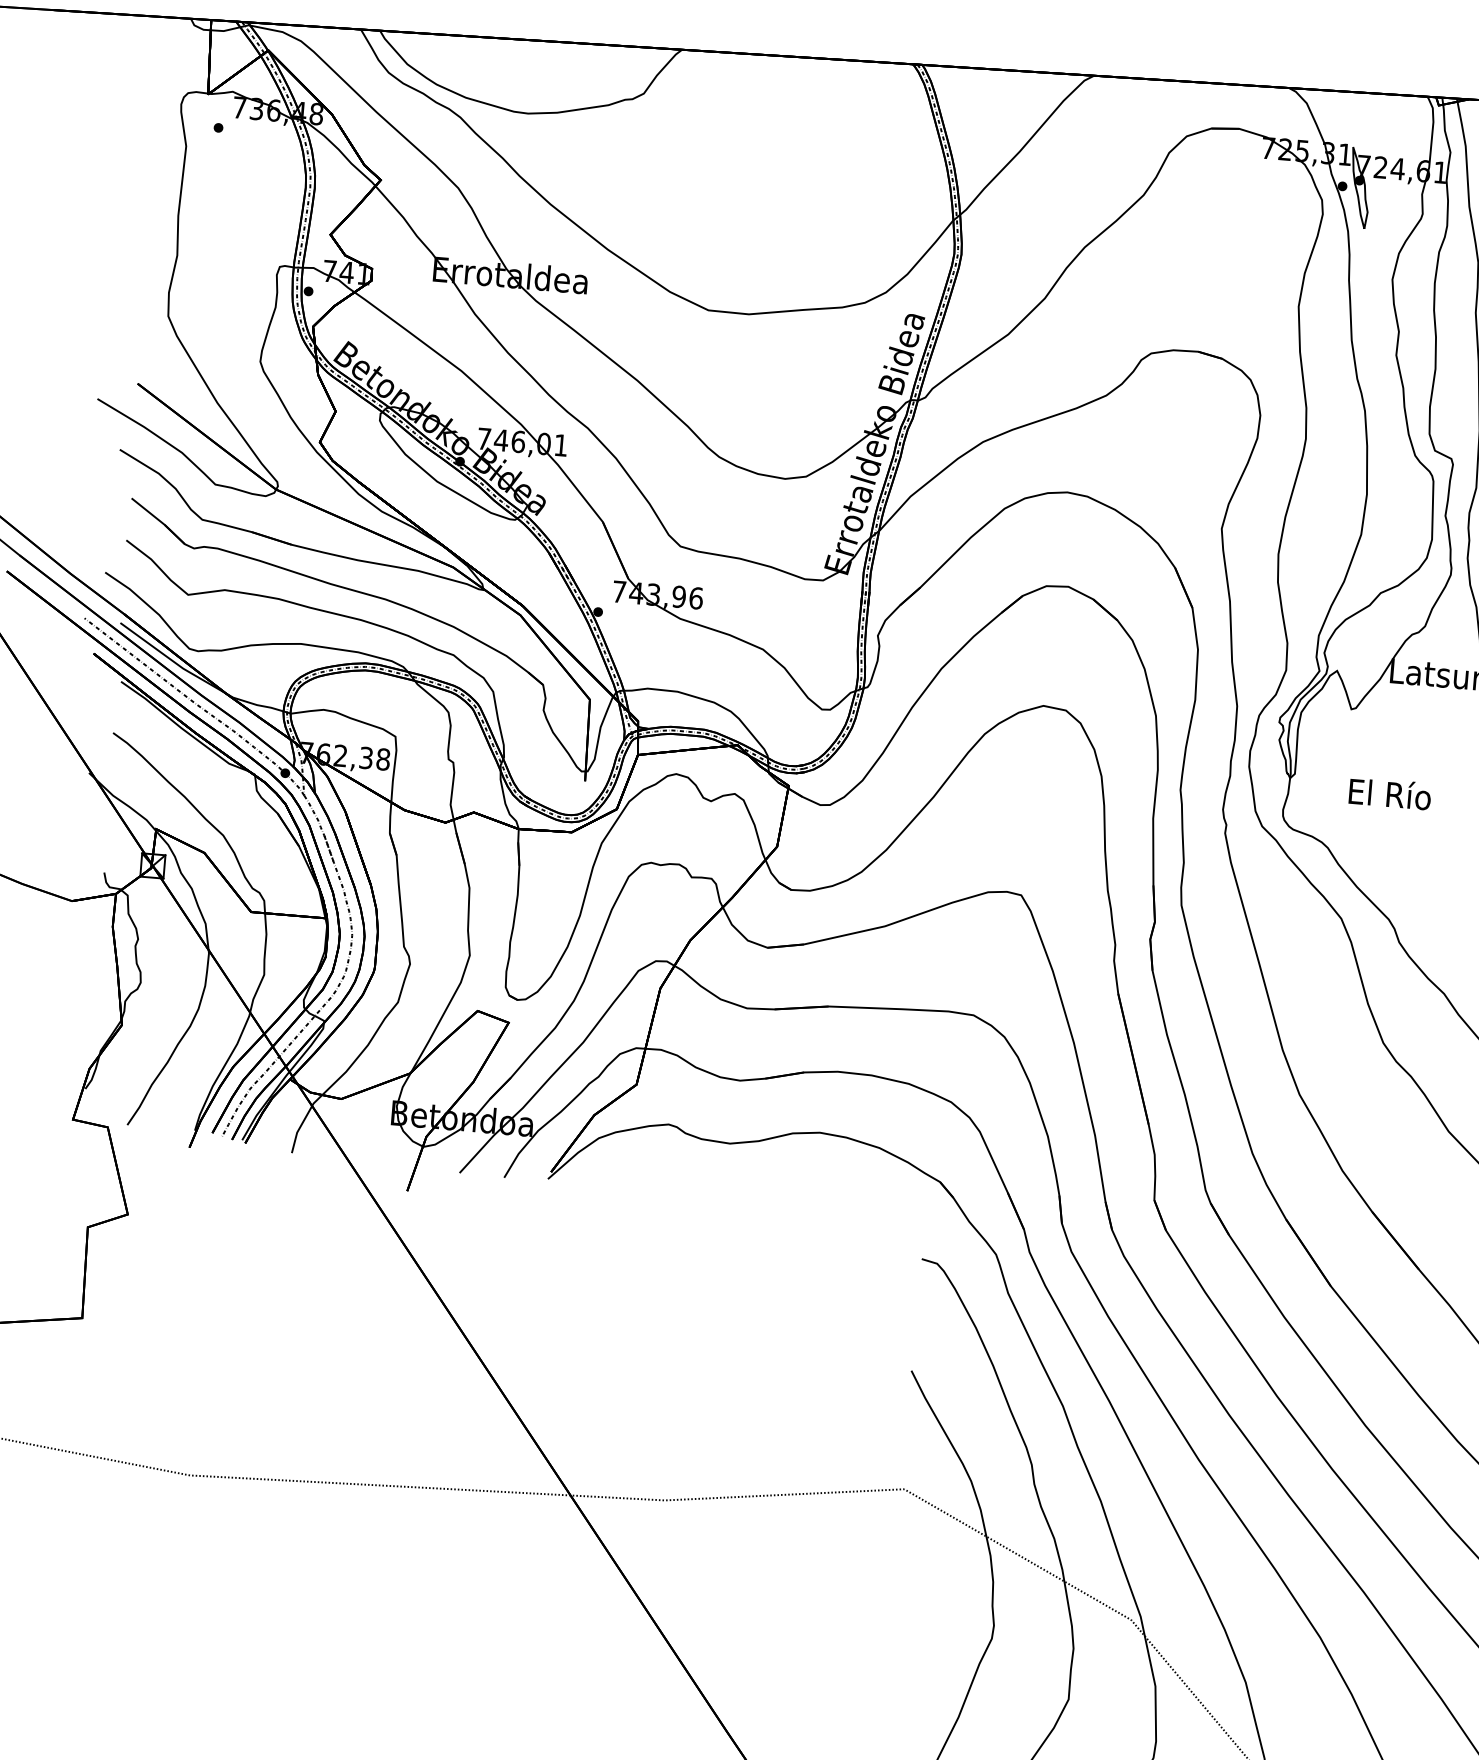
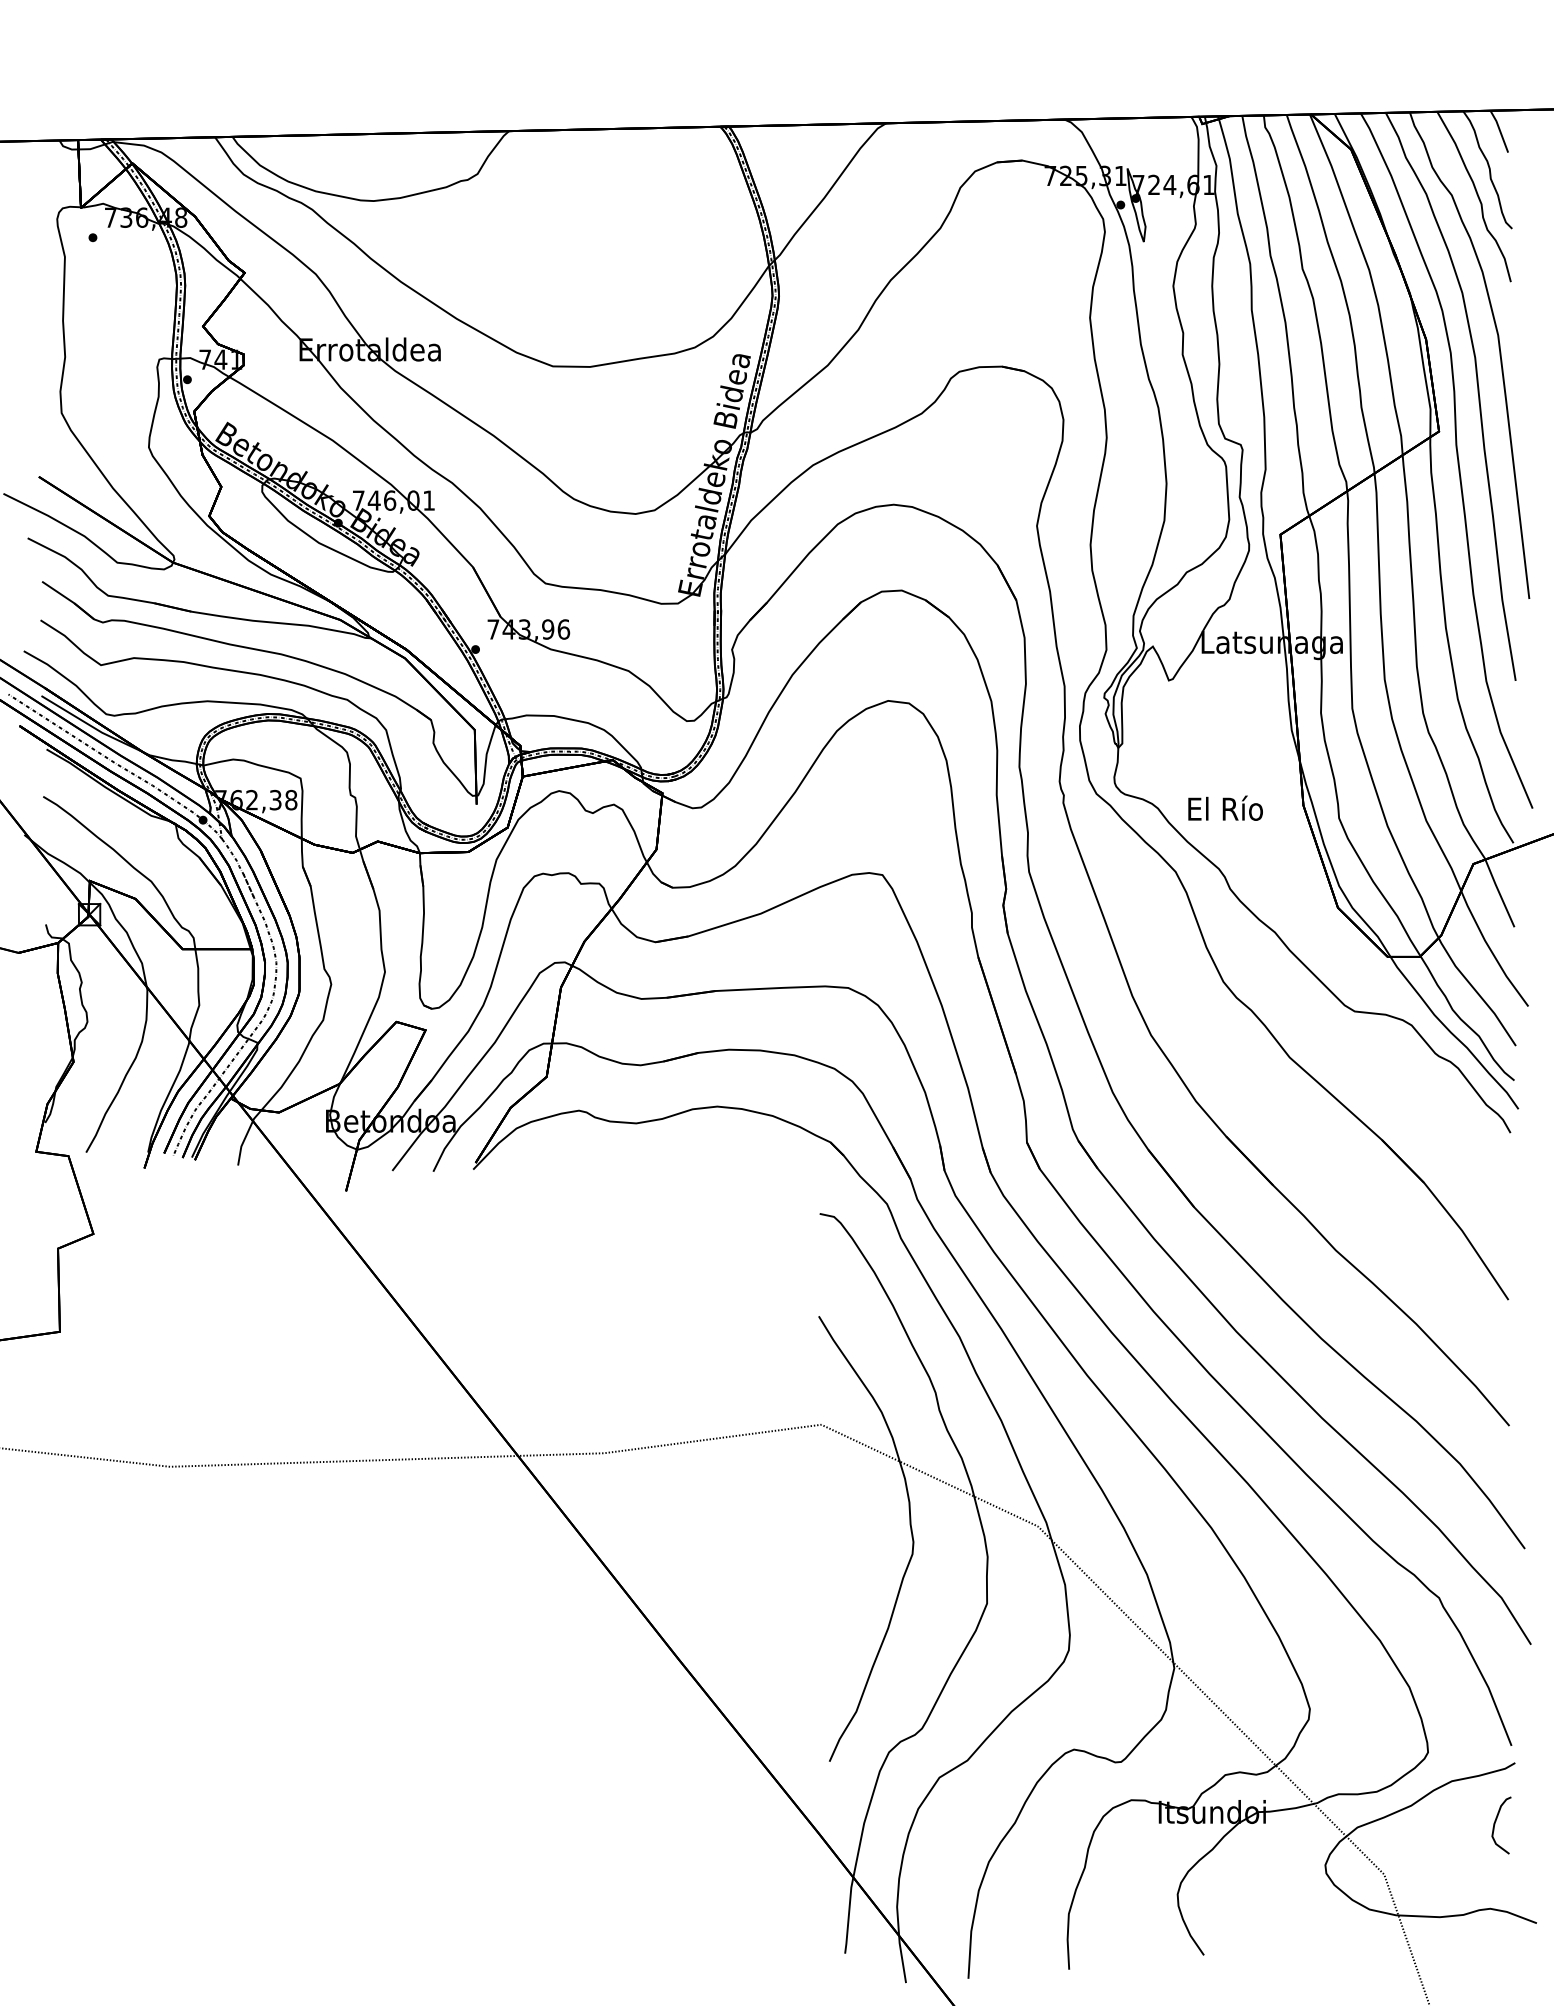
text: (1390, 792) -> (1225, 807), moved

